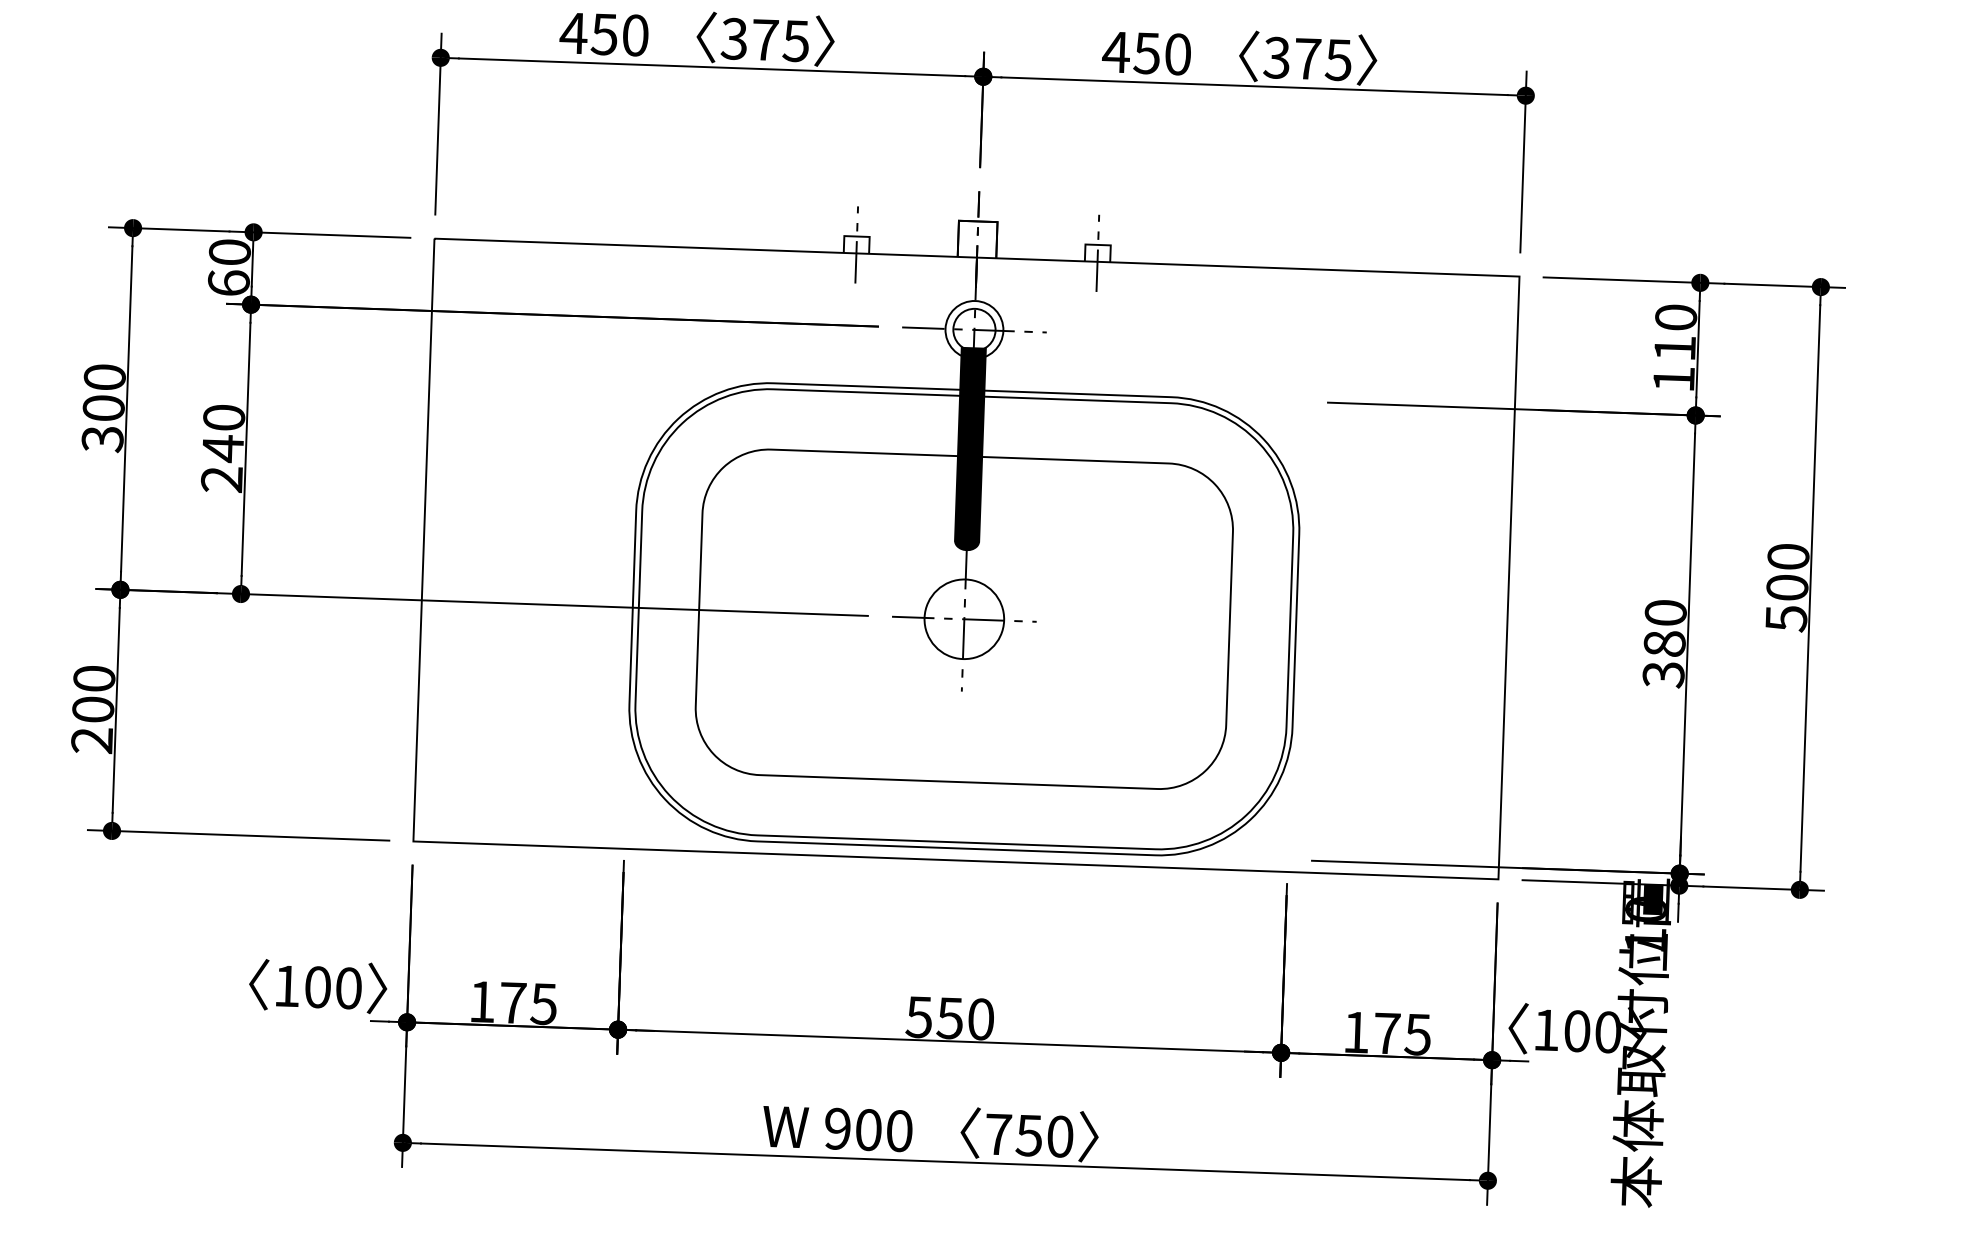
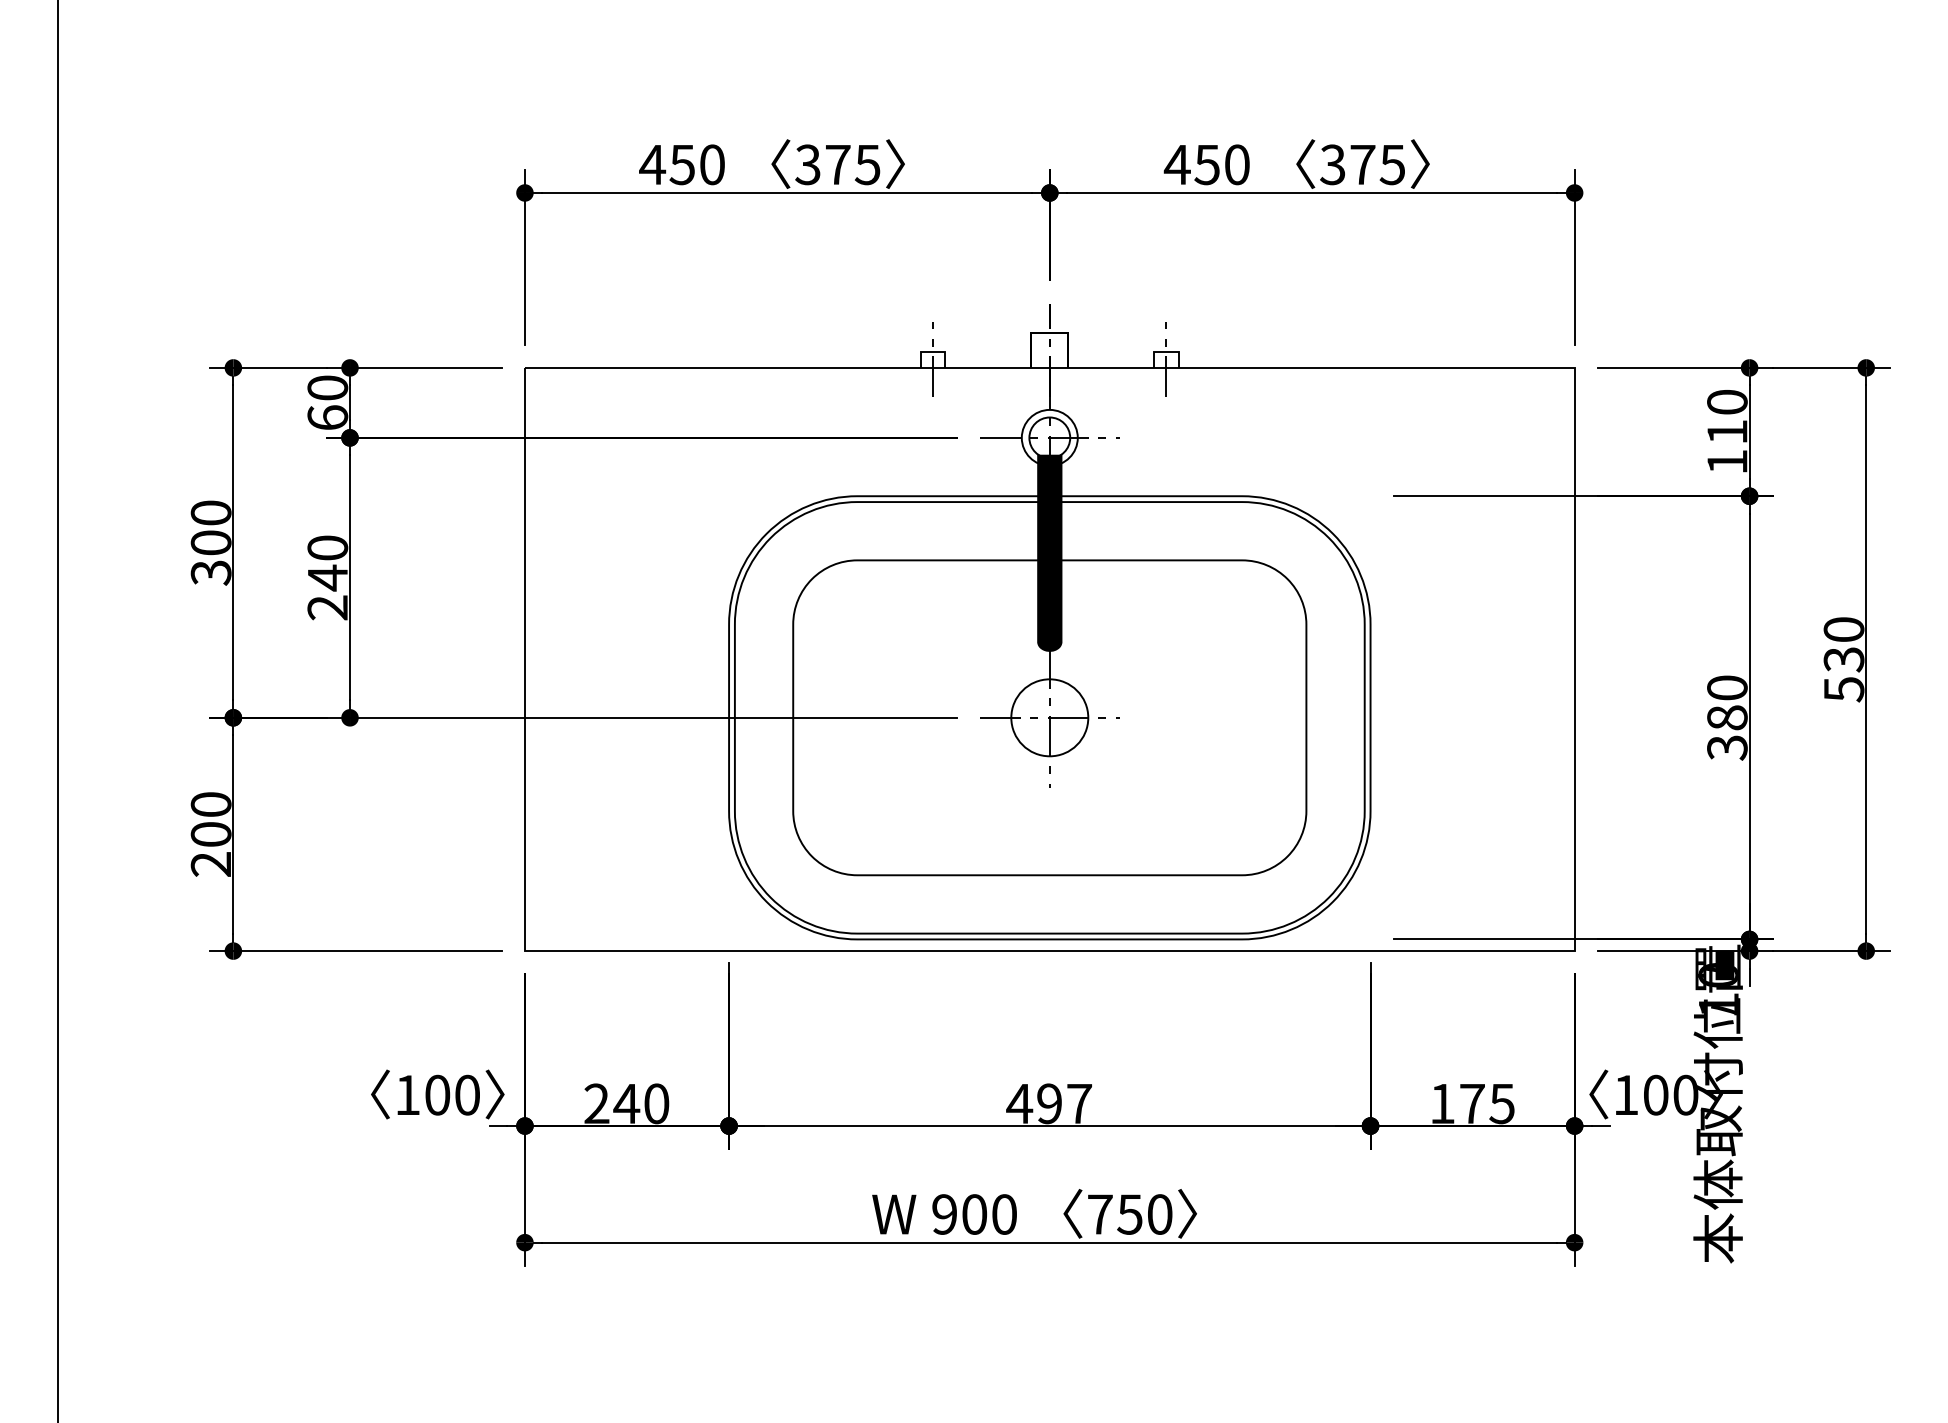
text: (1786, 587) -> (1843, 659), 500 -> 530
text: (512, 1002) -> (626, 1103), 175 -> 240
text: (950, 1017) -> (1049, 1103), 550 -> 497

